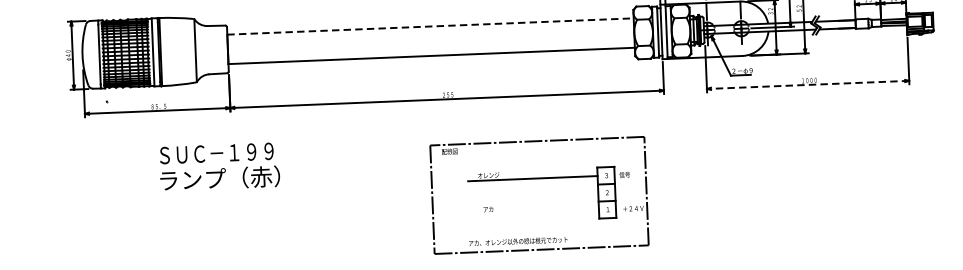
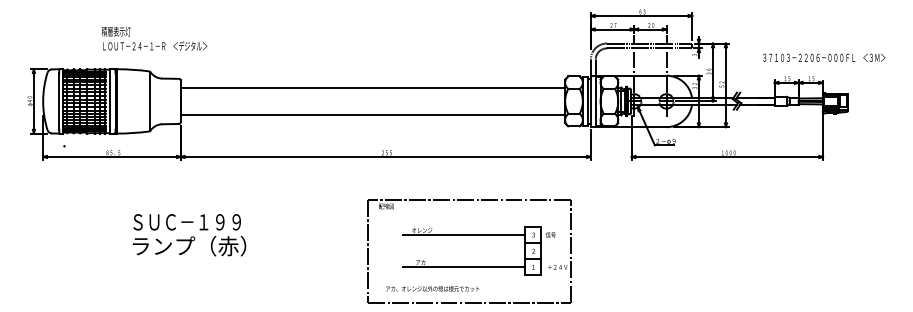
line: (431, 26) -> (373, 87), dashed -> solid
line: (808, 85) -> (727, 157), dashed -> solid
text: (219, 167) -> (189, 235), moved
line: (533, 212) -> (463, 267), added
text: (518, 241) -> (432, 288), moved

